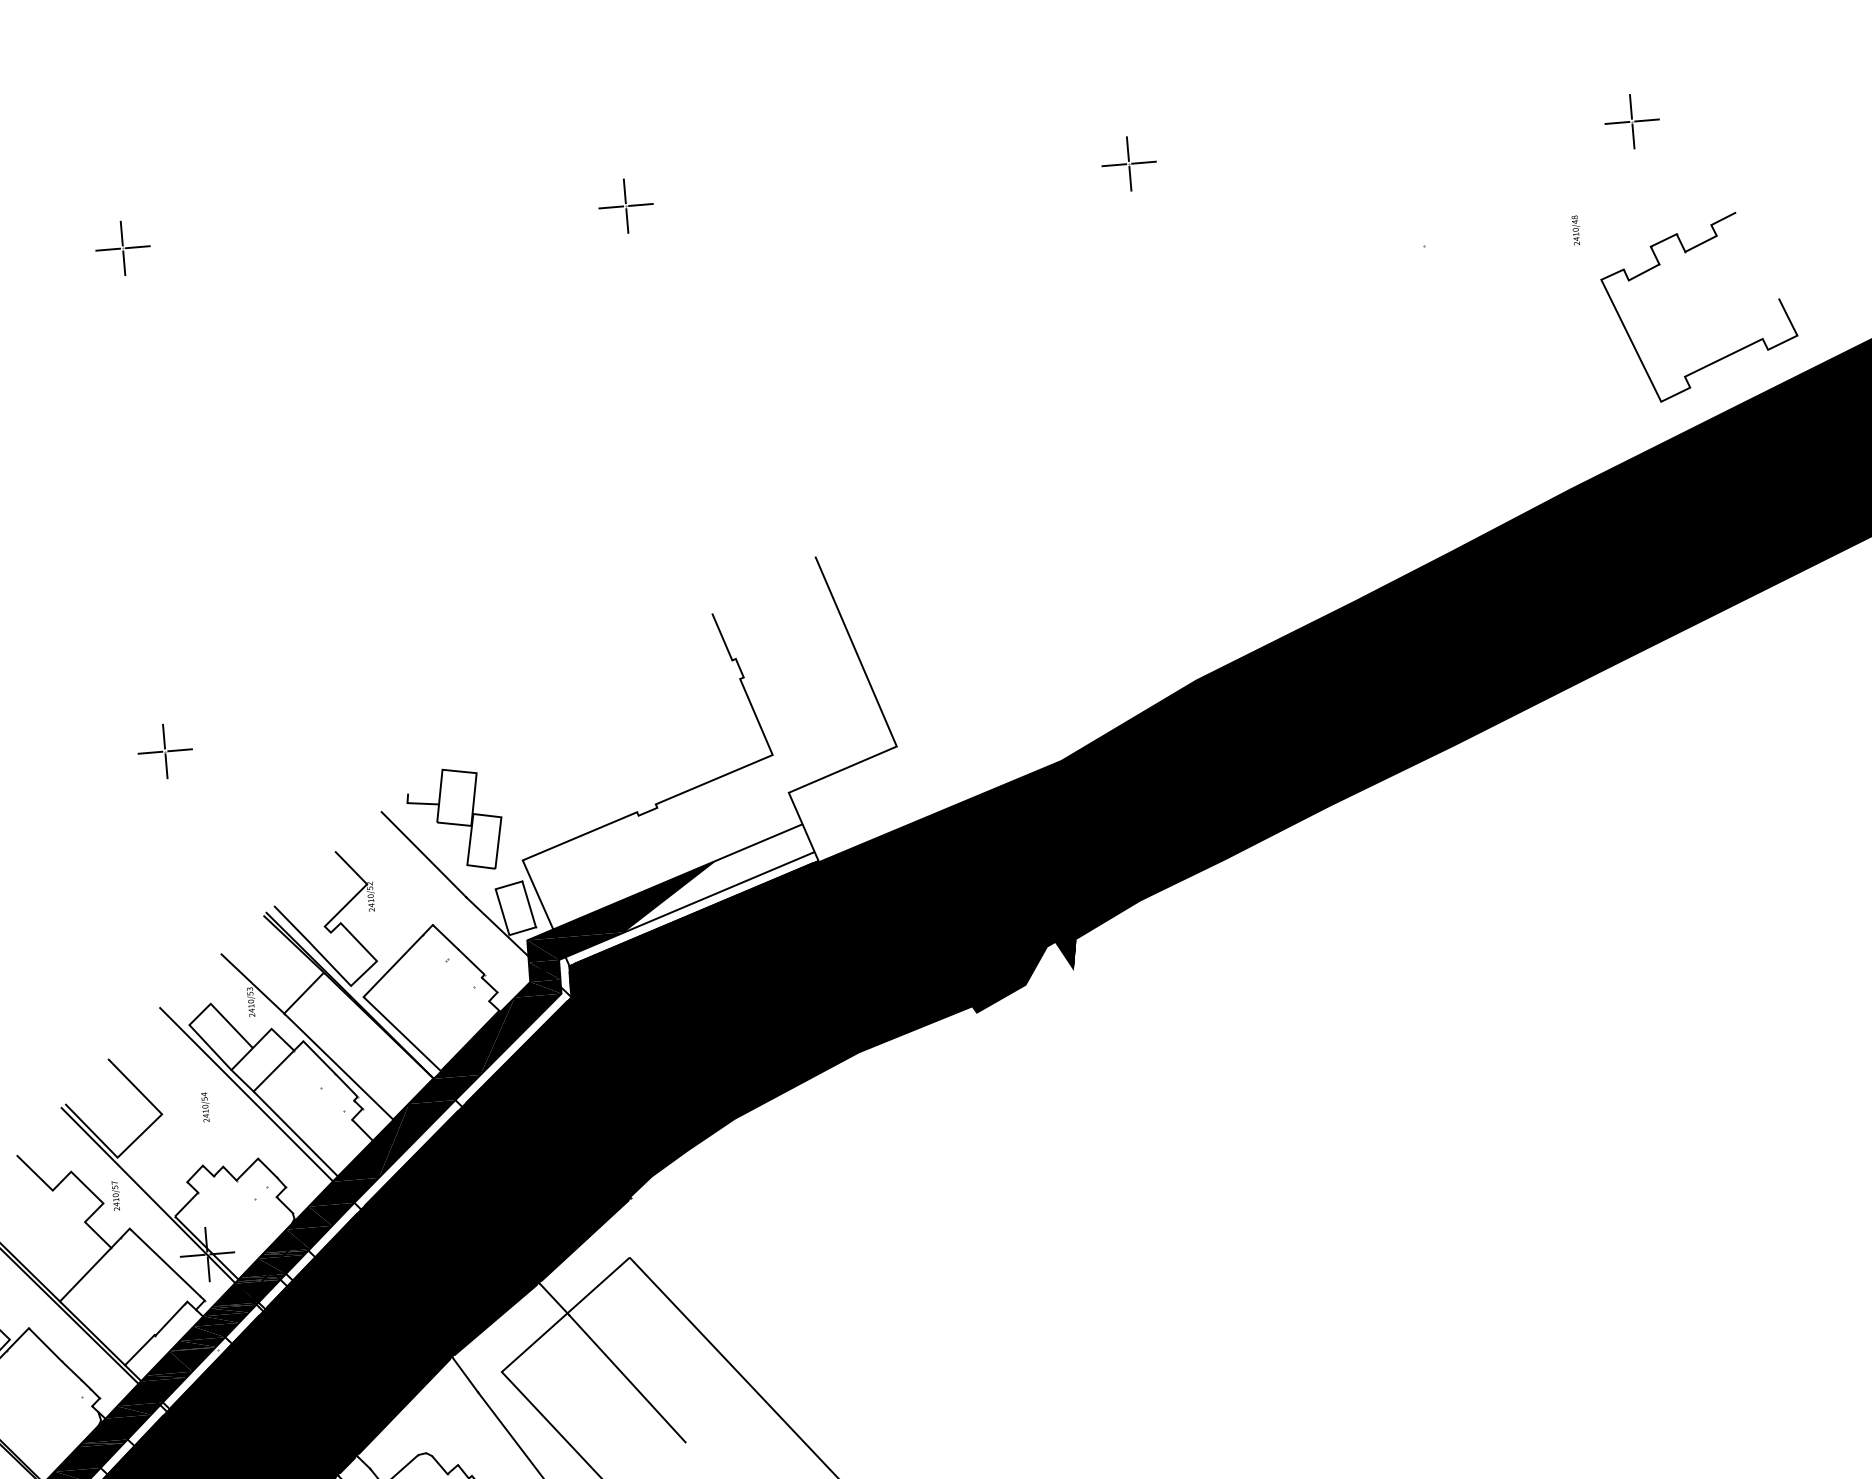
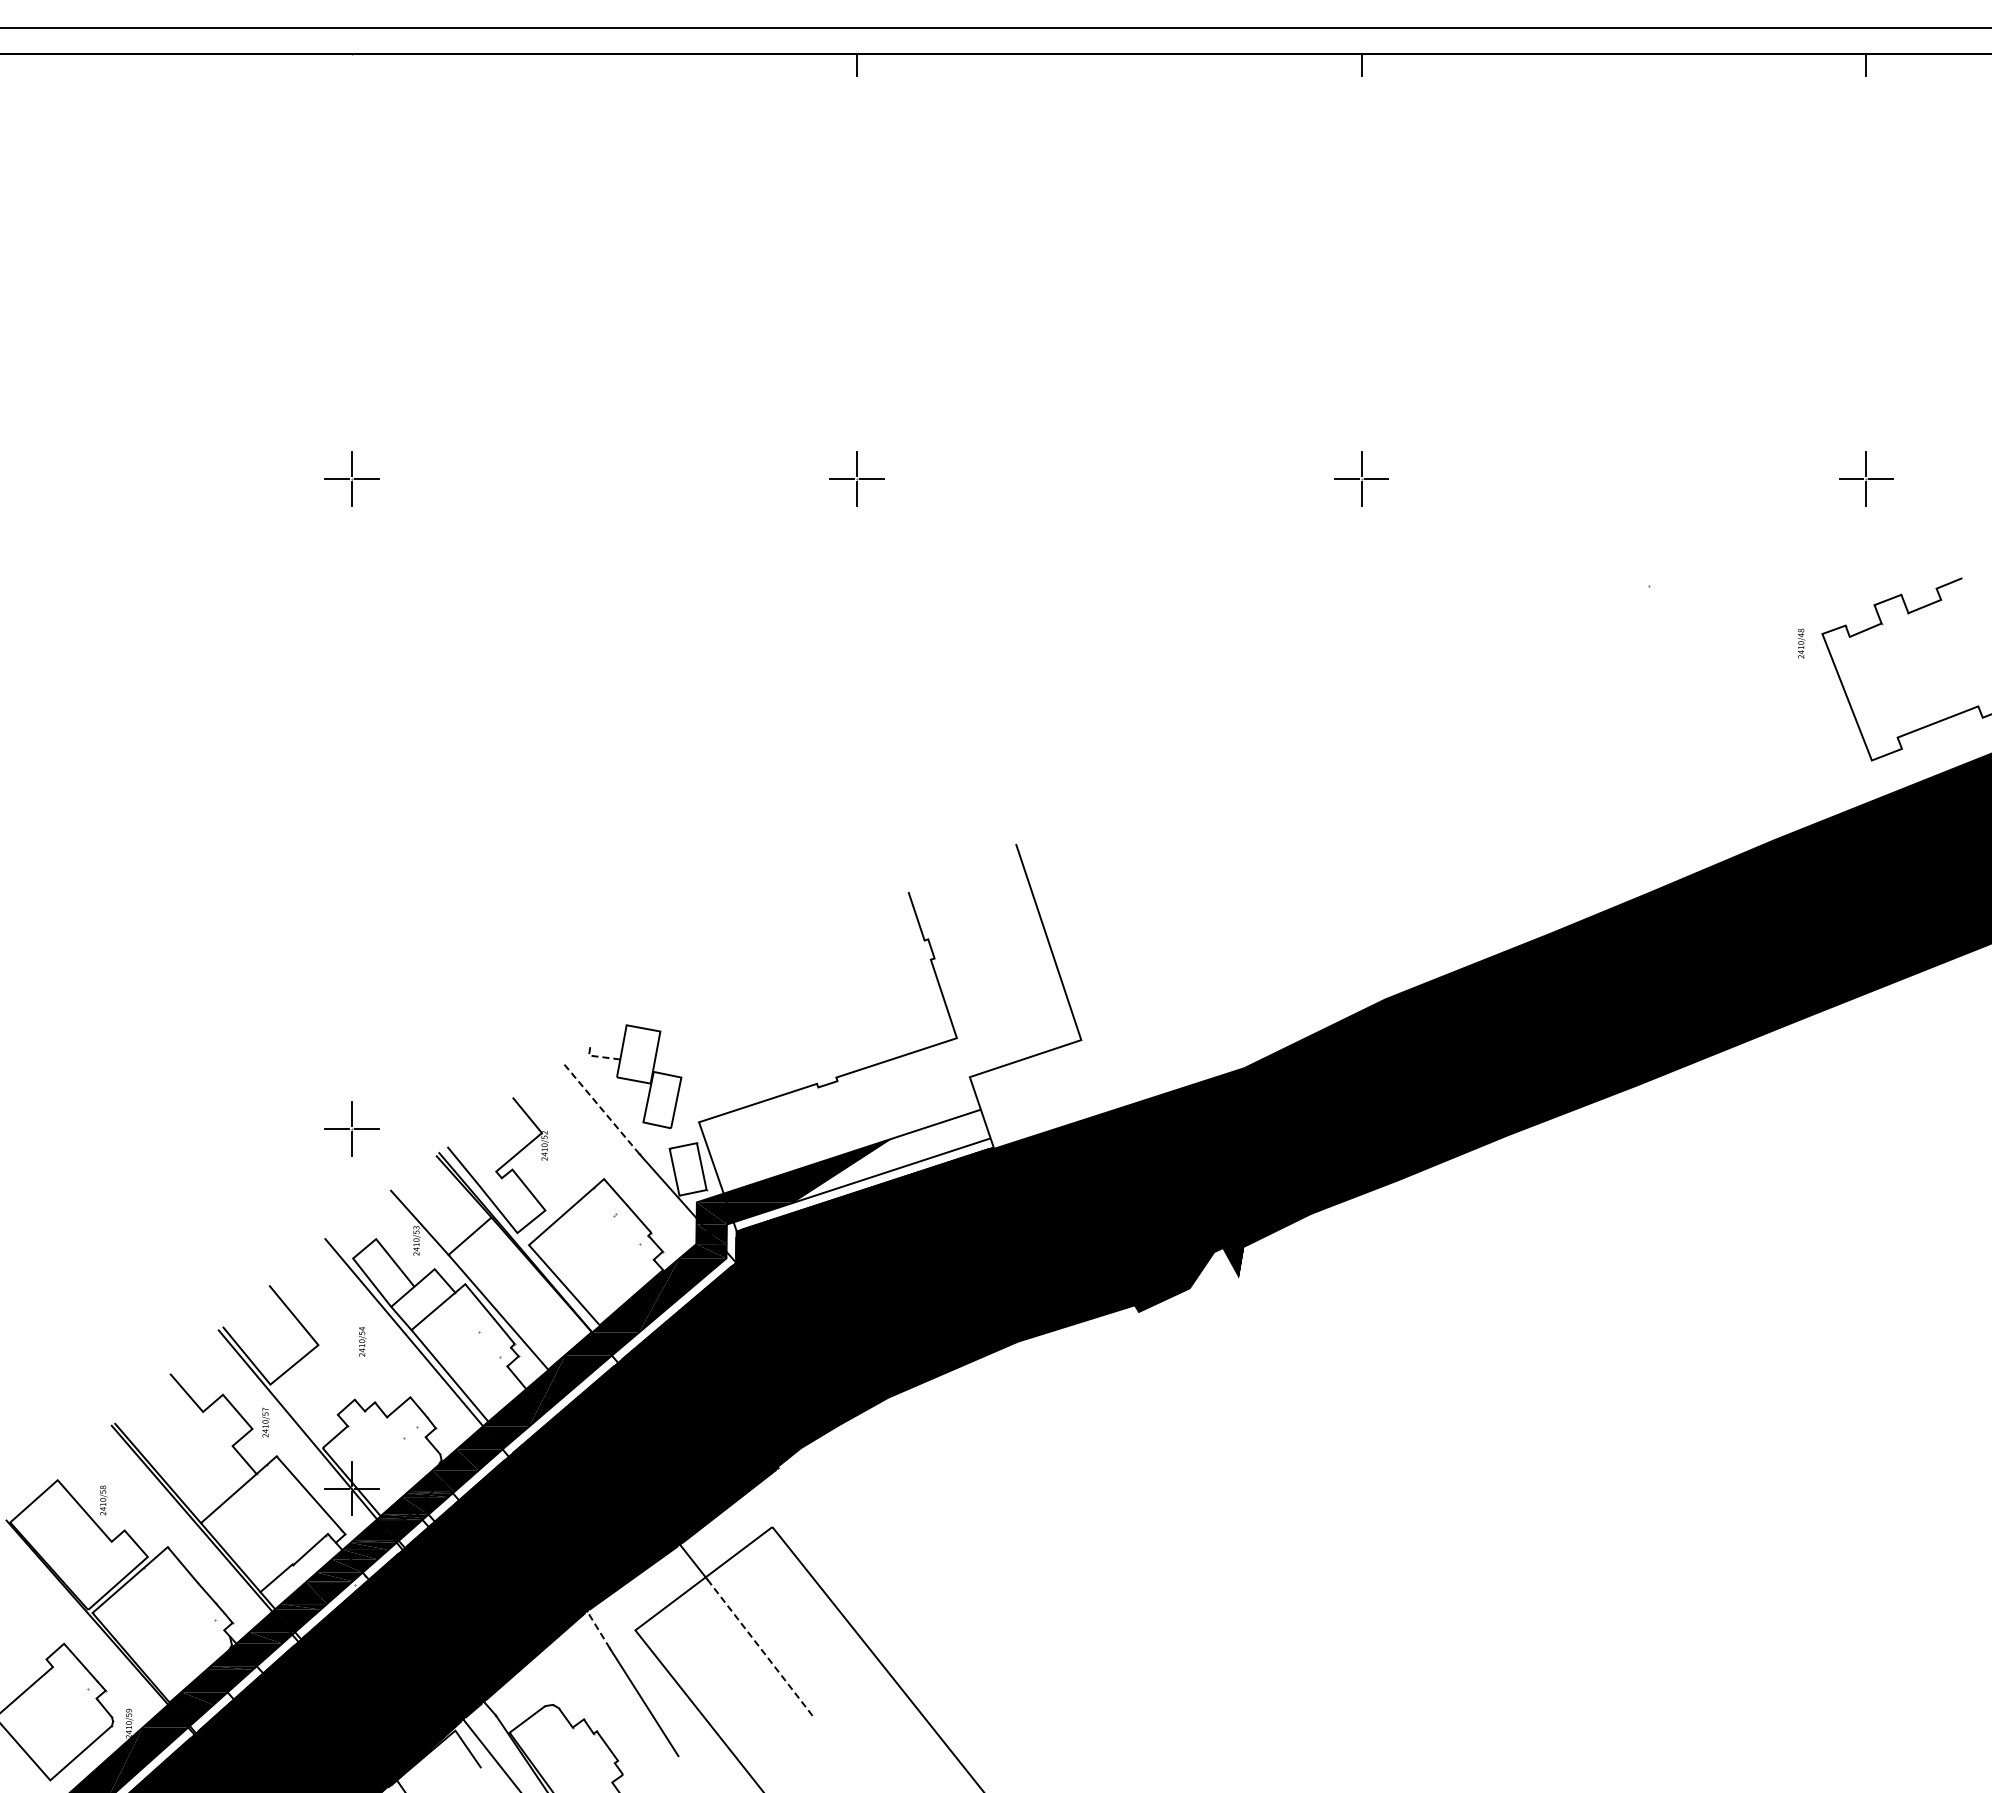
text: (1576, 230) -> (1801, 643), moved
part: (164, 751) -> (351, 1128), moved
line: (417, 803) -> (598, 1056), solid -> dashed
line: (423, 853) -> (600, 1107), solid -> dashed
line: (465, 1374) -> (598, 1629), solid -> dashed
line: (626, 1378) -> (759, 1647), solid -> dashed

